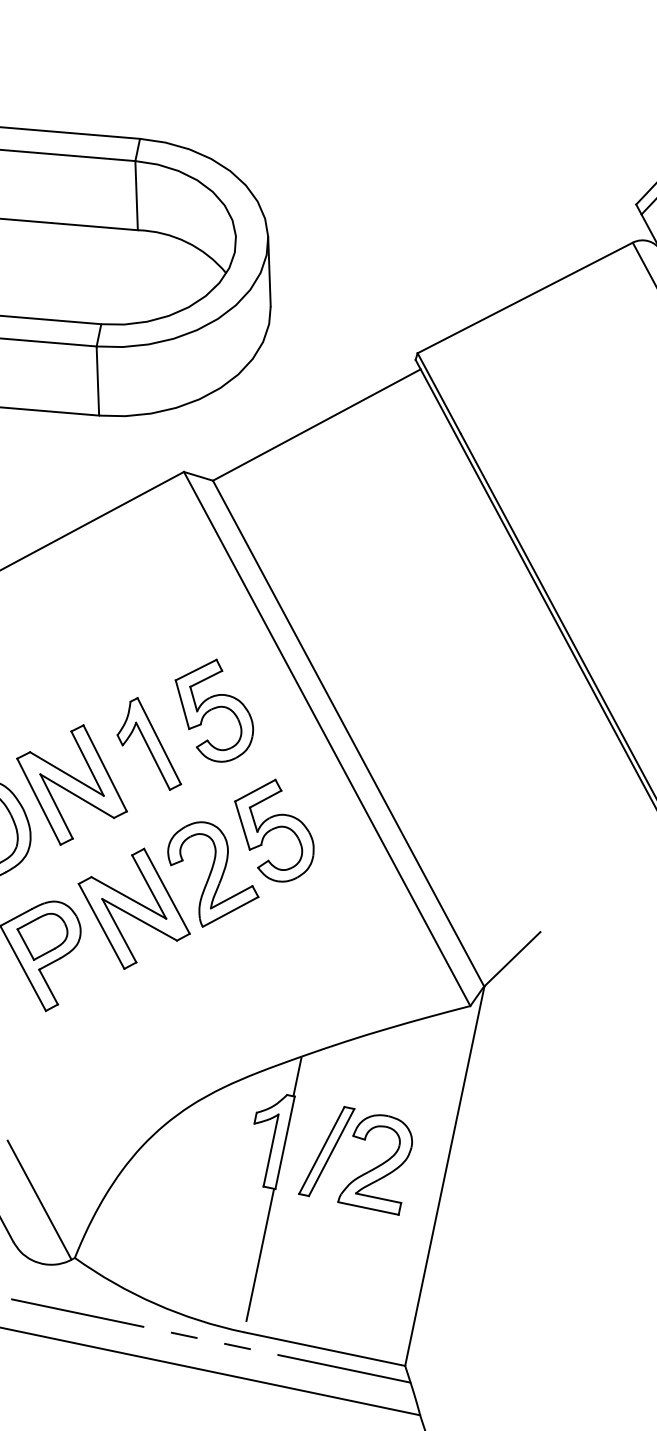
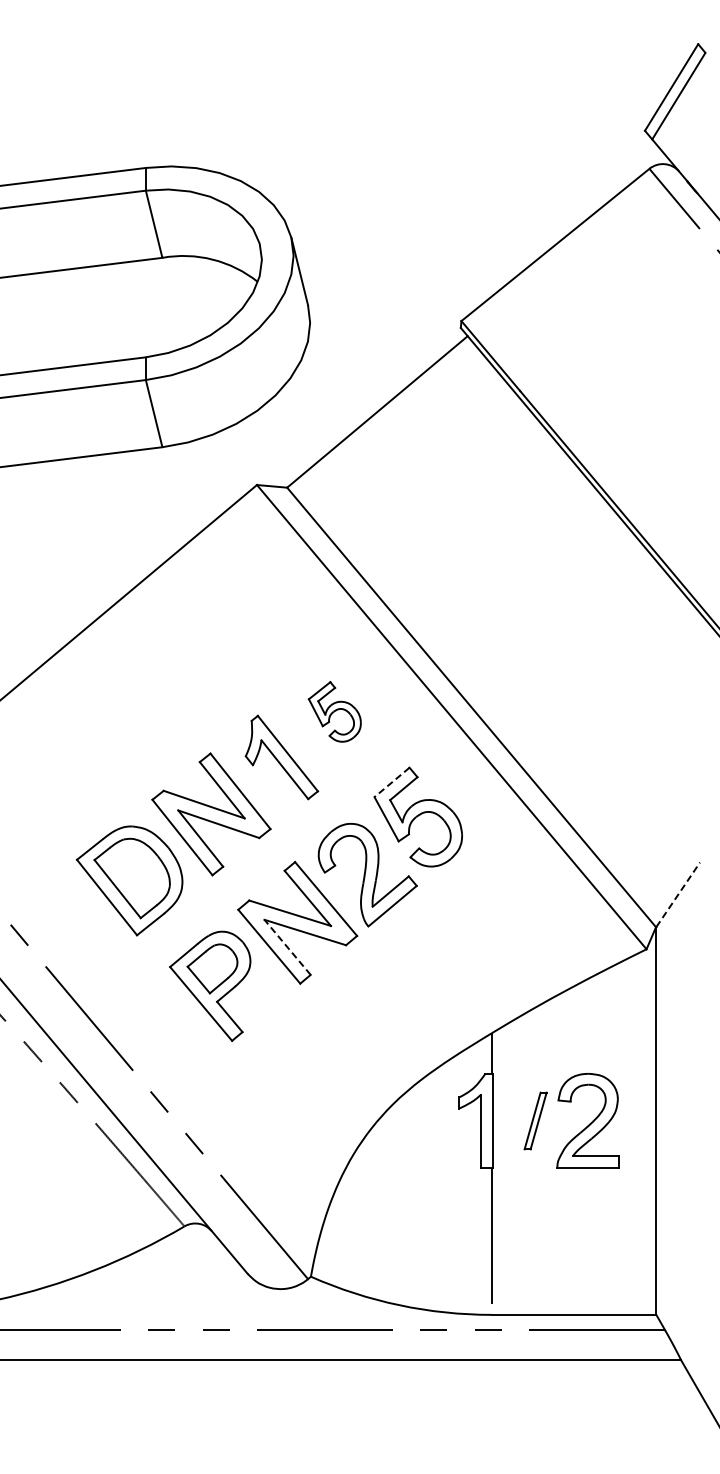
part: (213, 709) -> (334, 711), size x0.6
line: (255, 790) -> (392, 782), solid -> dashed
line: (119, 930) -> (287, 947), solid -> dashed
line: (512, 958) -> (678, 894), solid -> dashed
part: (326, 1150) -> (535, 1120), size x0.6

